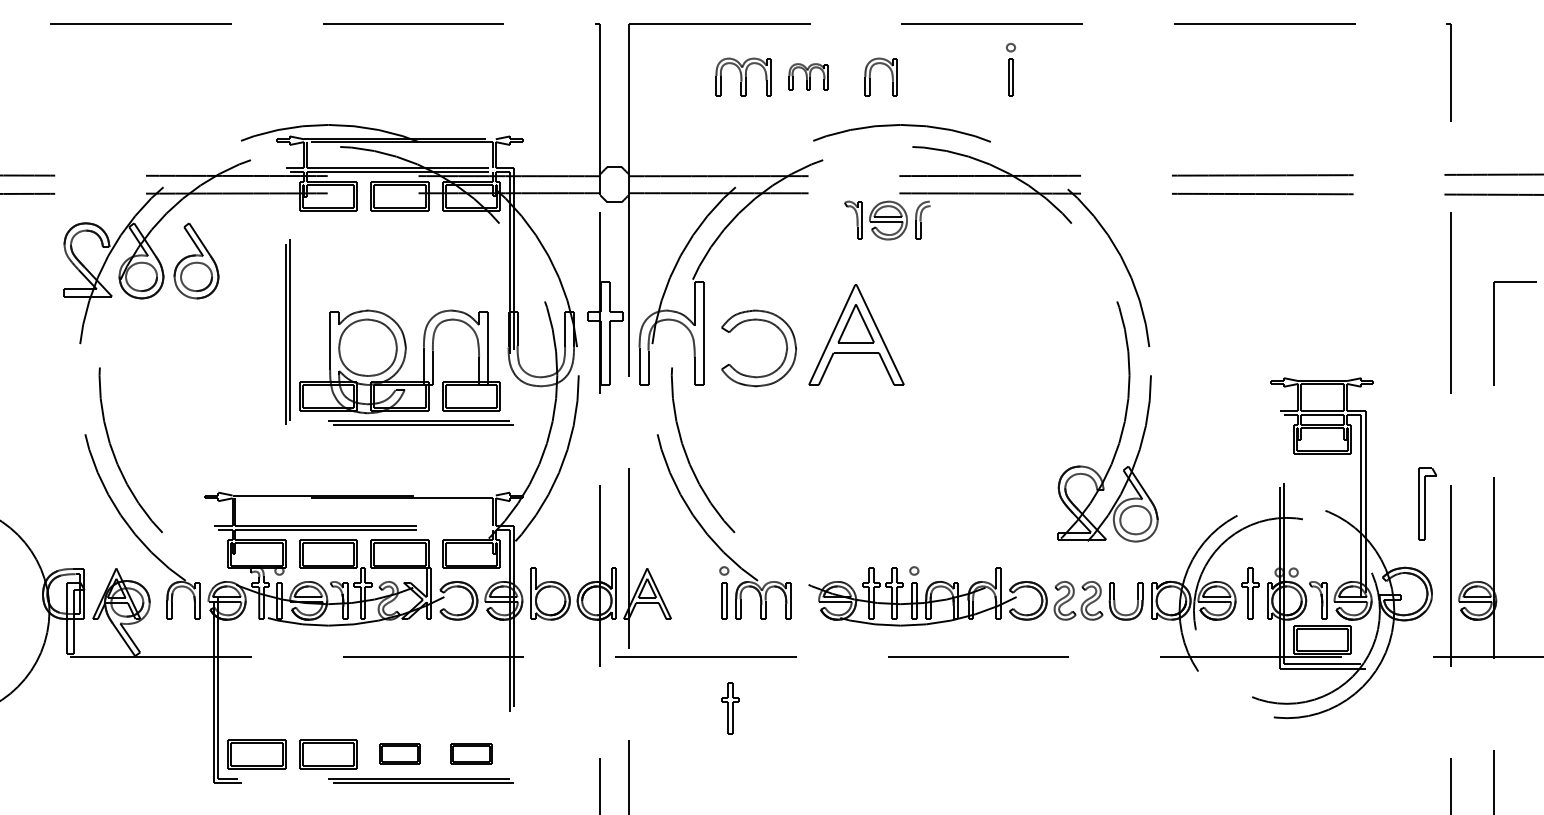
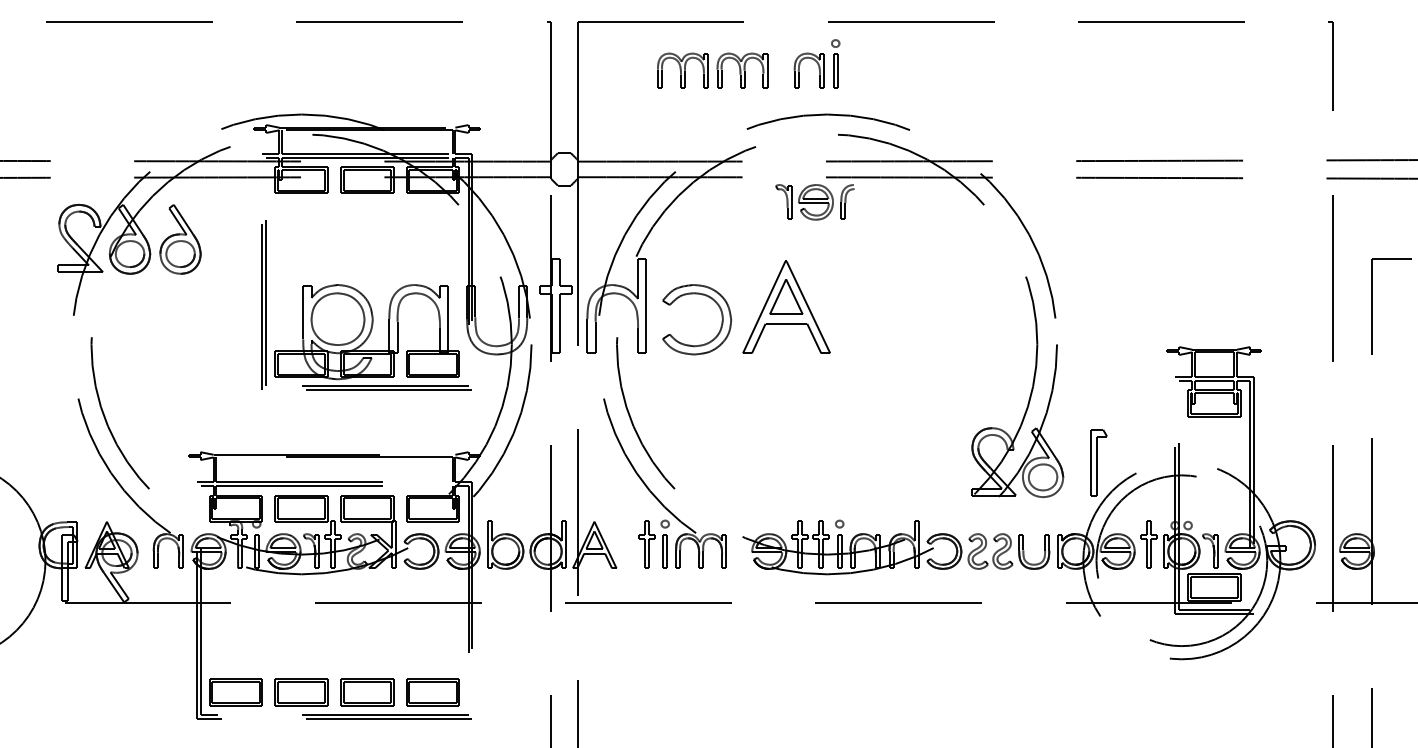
part: (1010, 69) -> (835, 63), moved
part: (808, 76) -> (742, 70), size x1.43
part: (1427, 503) -> (1098, 462), moved
part: (730, 708) -> (647, 544), moved
part: (399, 754) -> (366, 692), size x1.43
part: (471, 754) -> (433, 692), size x1.43

